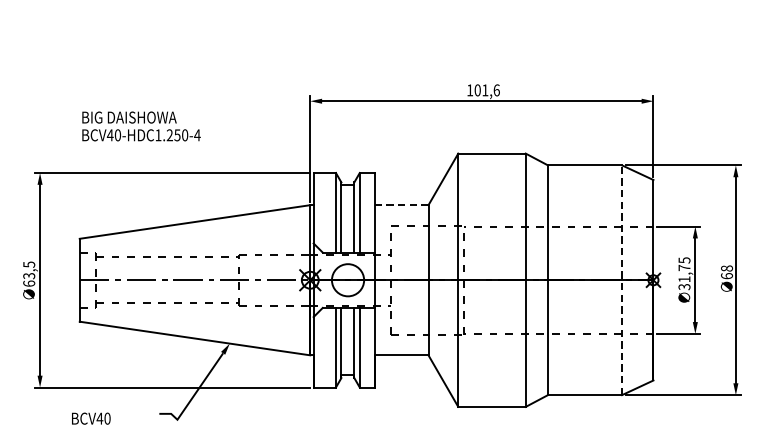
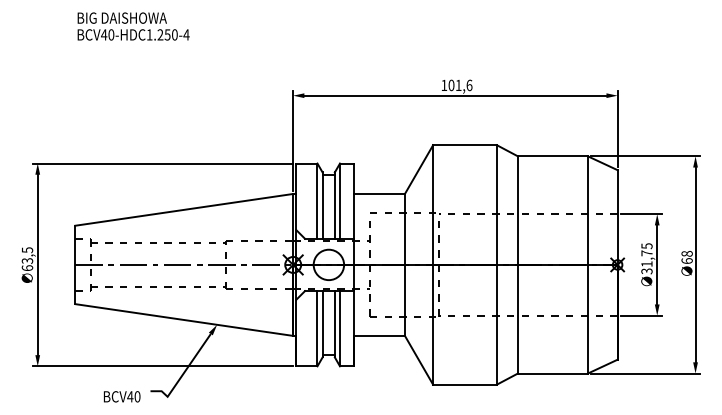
text: (141, 126) -> (133, 26), moved
line: (402, 204) -> (380, 193), dashed -> solid
line: (622, 279) -> (588, 264), dashed -> solid
text: (91, 418) -> (122, 396), moved

